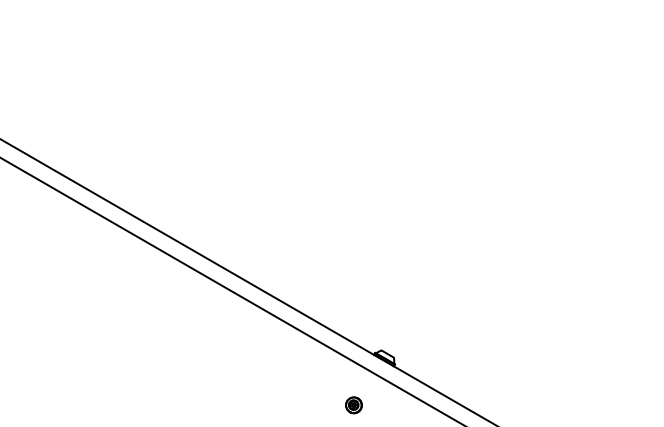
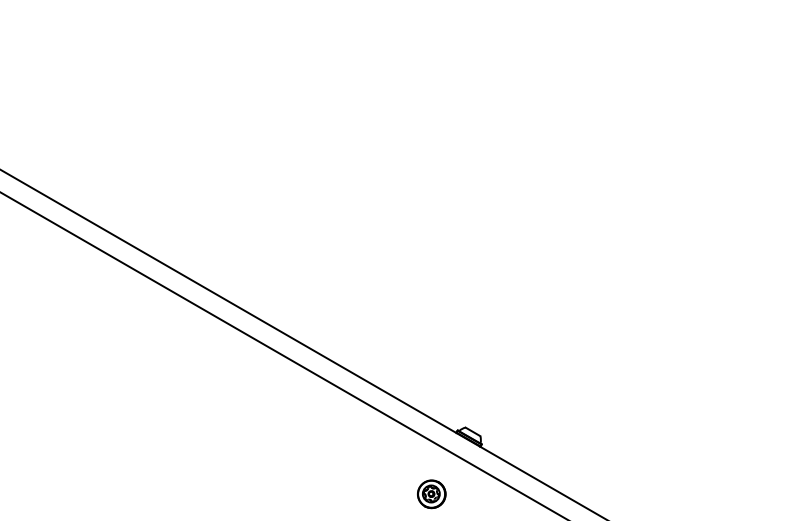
part: (353, 405) -> (431, 494), size x1.43

